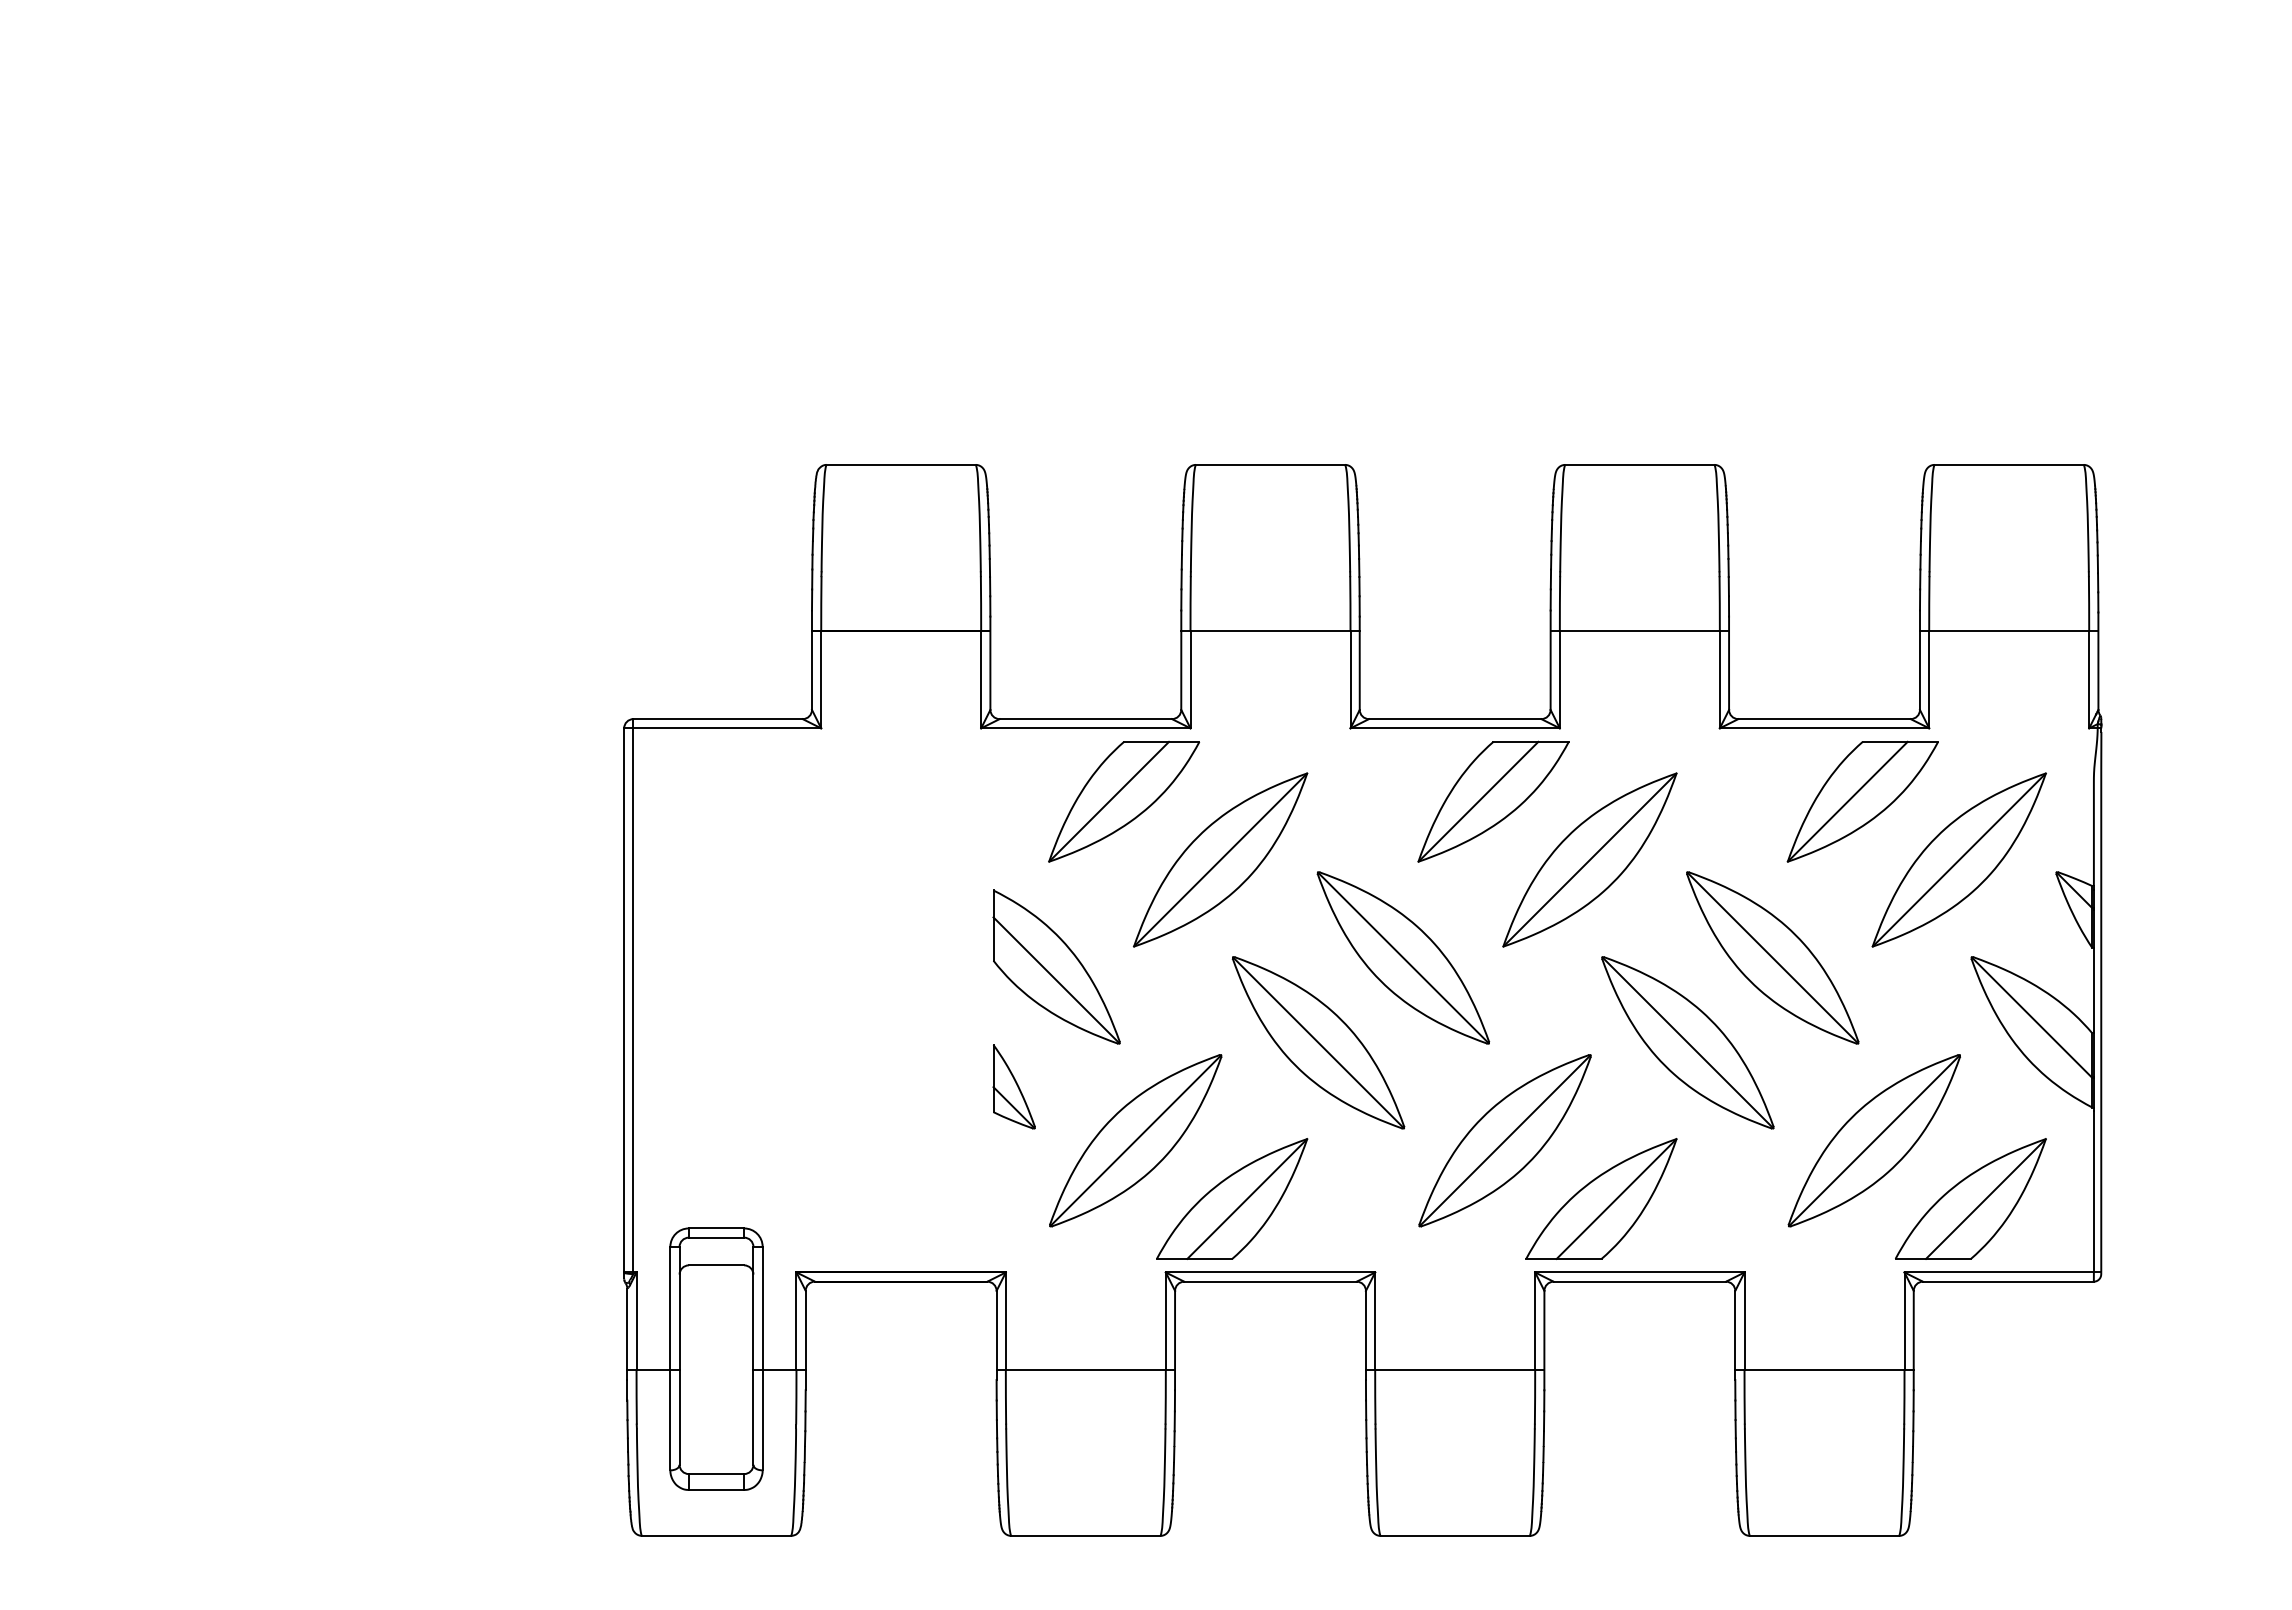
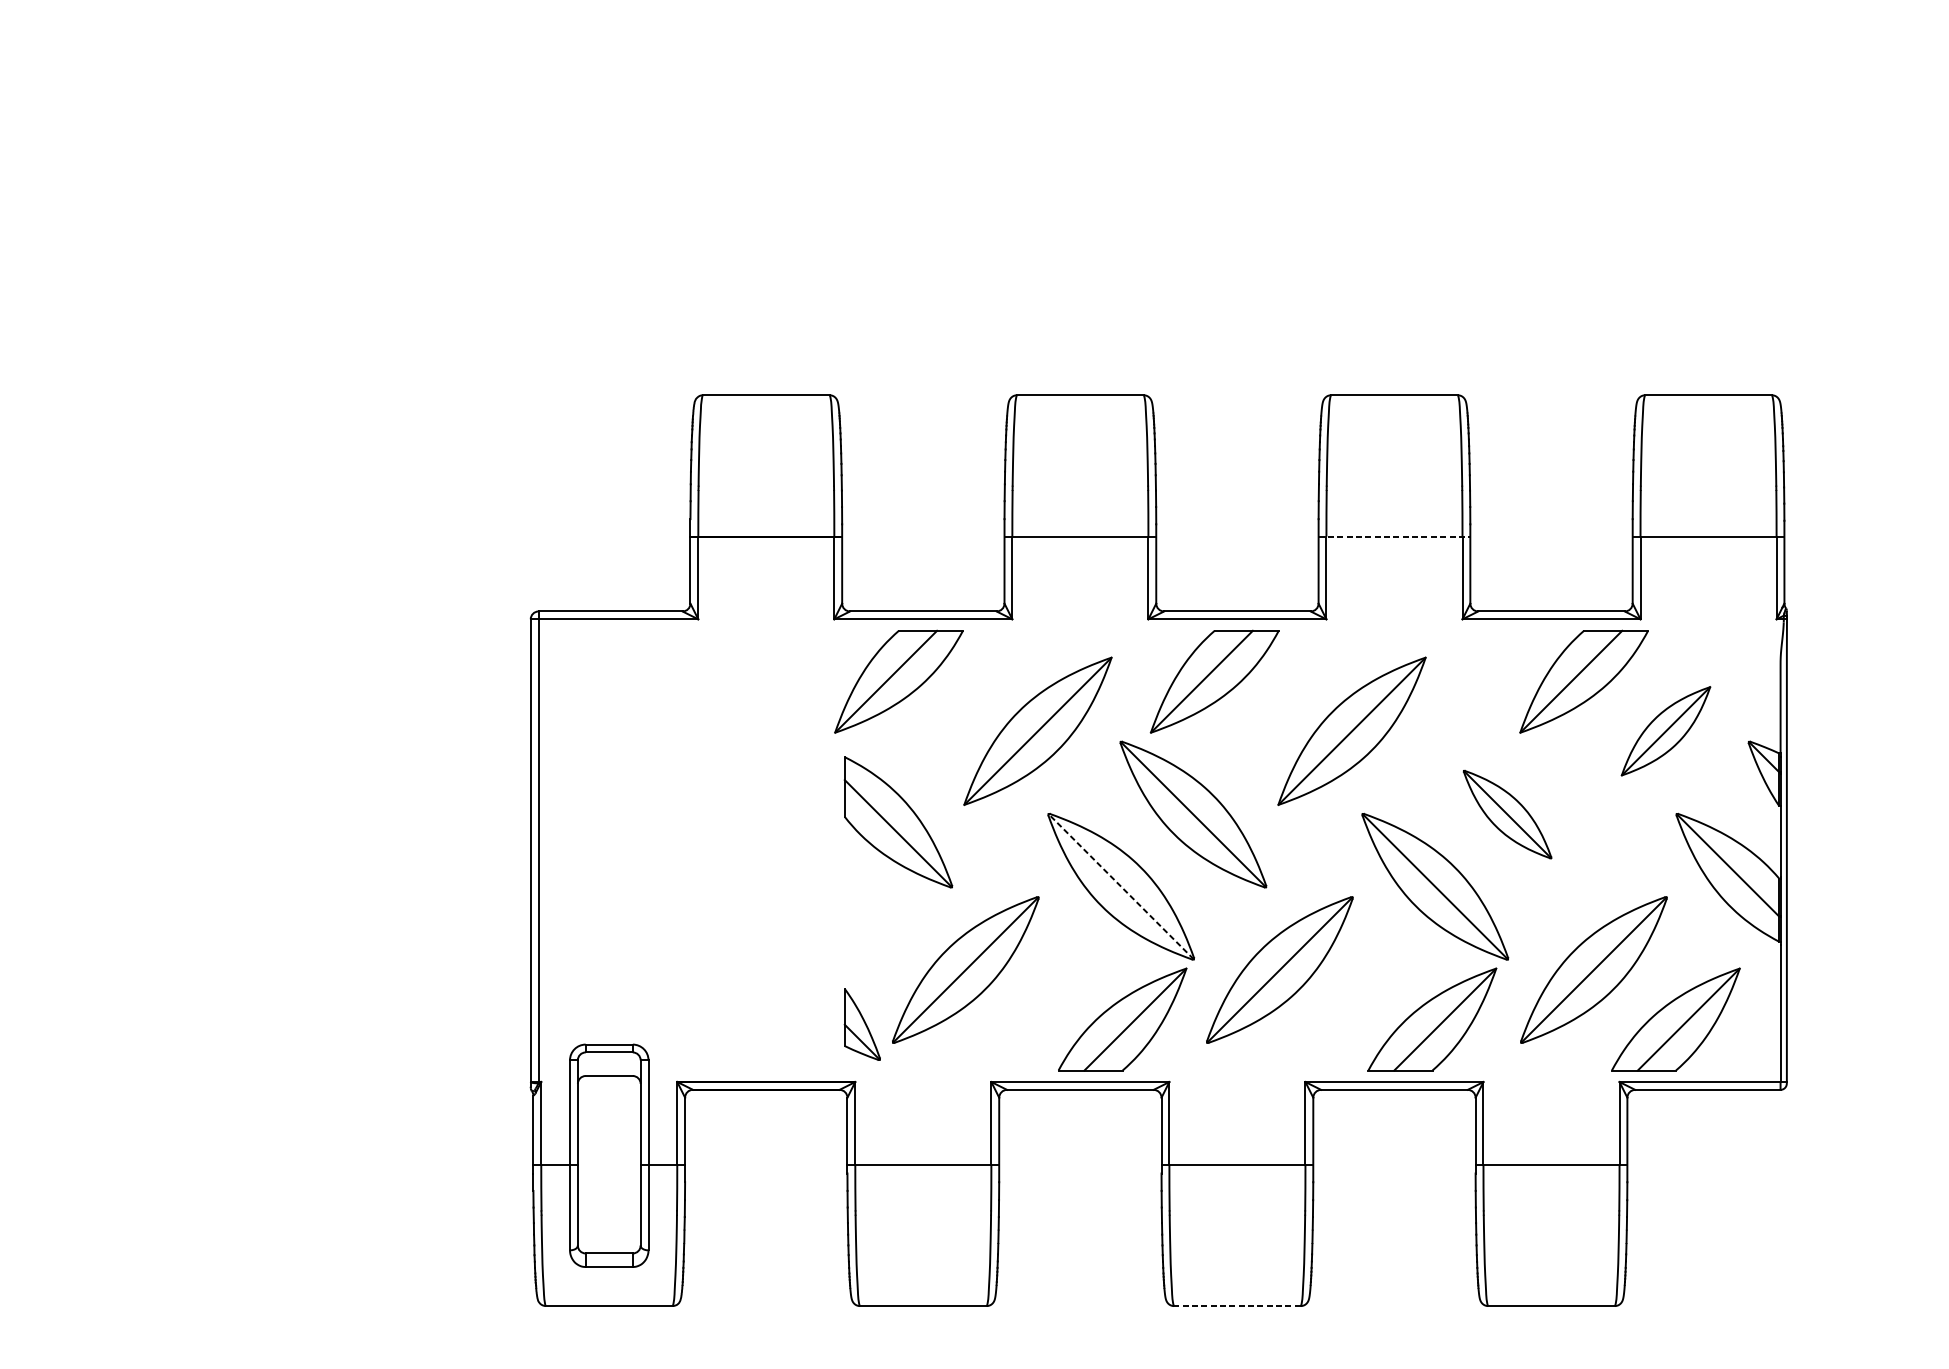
line: (1640, 631) -> (1395, 536), solid -> dashed
part: (1124, 801) -> (899, 681), moved
part: (1493, 801) -> (1214, 681), moved
part: (1958, 859) -> (1665, 730), size x0.6
part: (1772, 957) -> (1507, 814), size x0.6
line: (1318, 1042) -> (1121, 886), solid -> dashed
part: (1013, 1086) -> (861, 1024), moved
part: (1232, 1198) -> (1122, 1019), moved
part: (1601, 1198) -> (1432, 1019), moved
line: (1455, 1535) -> (1237, 1305), solid -> dashed

